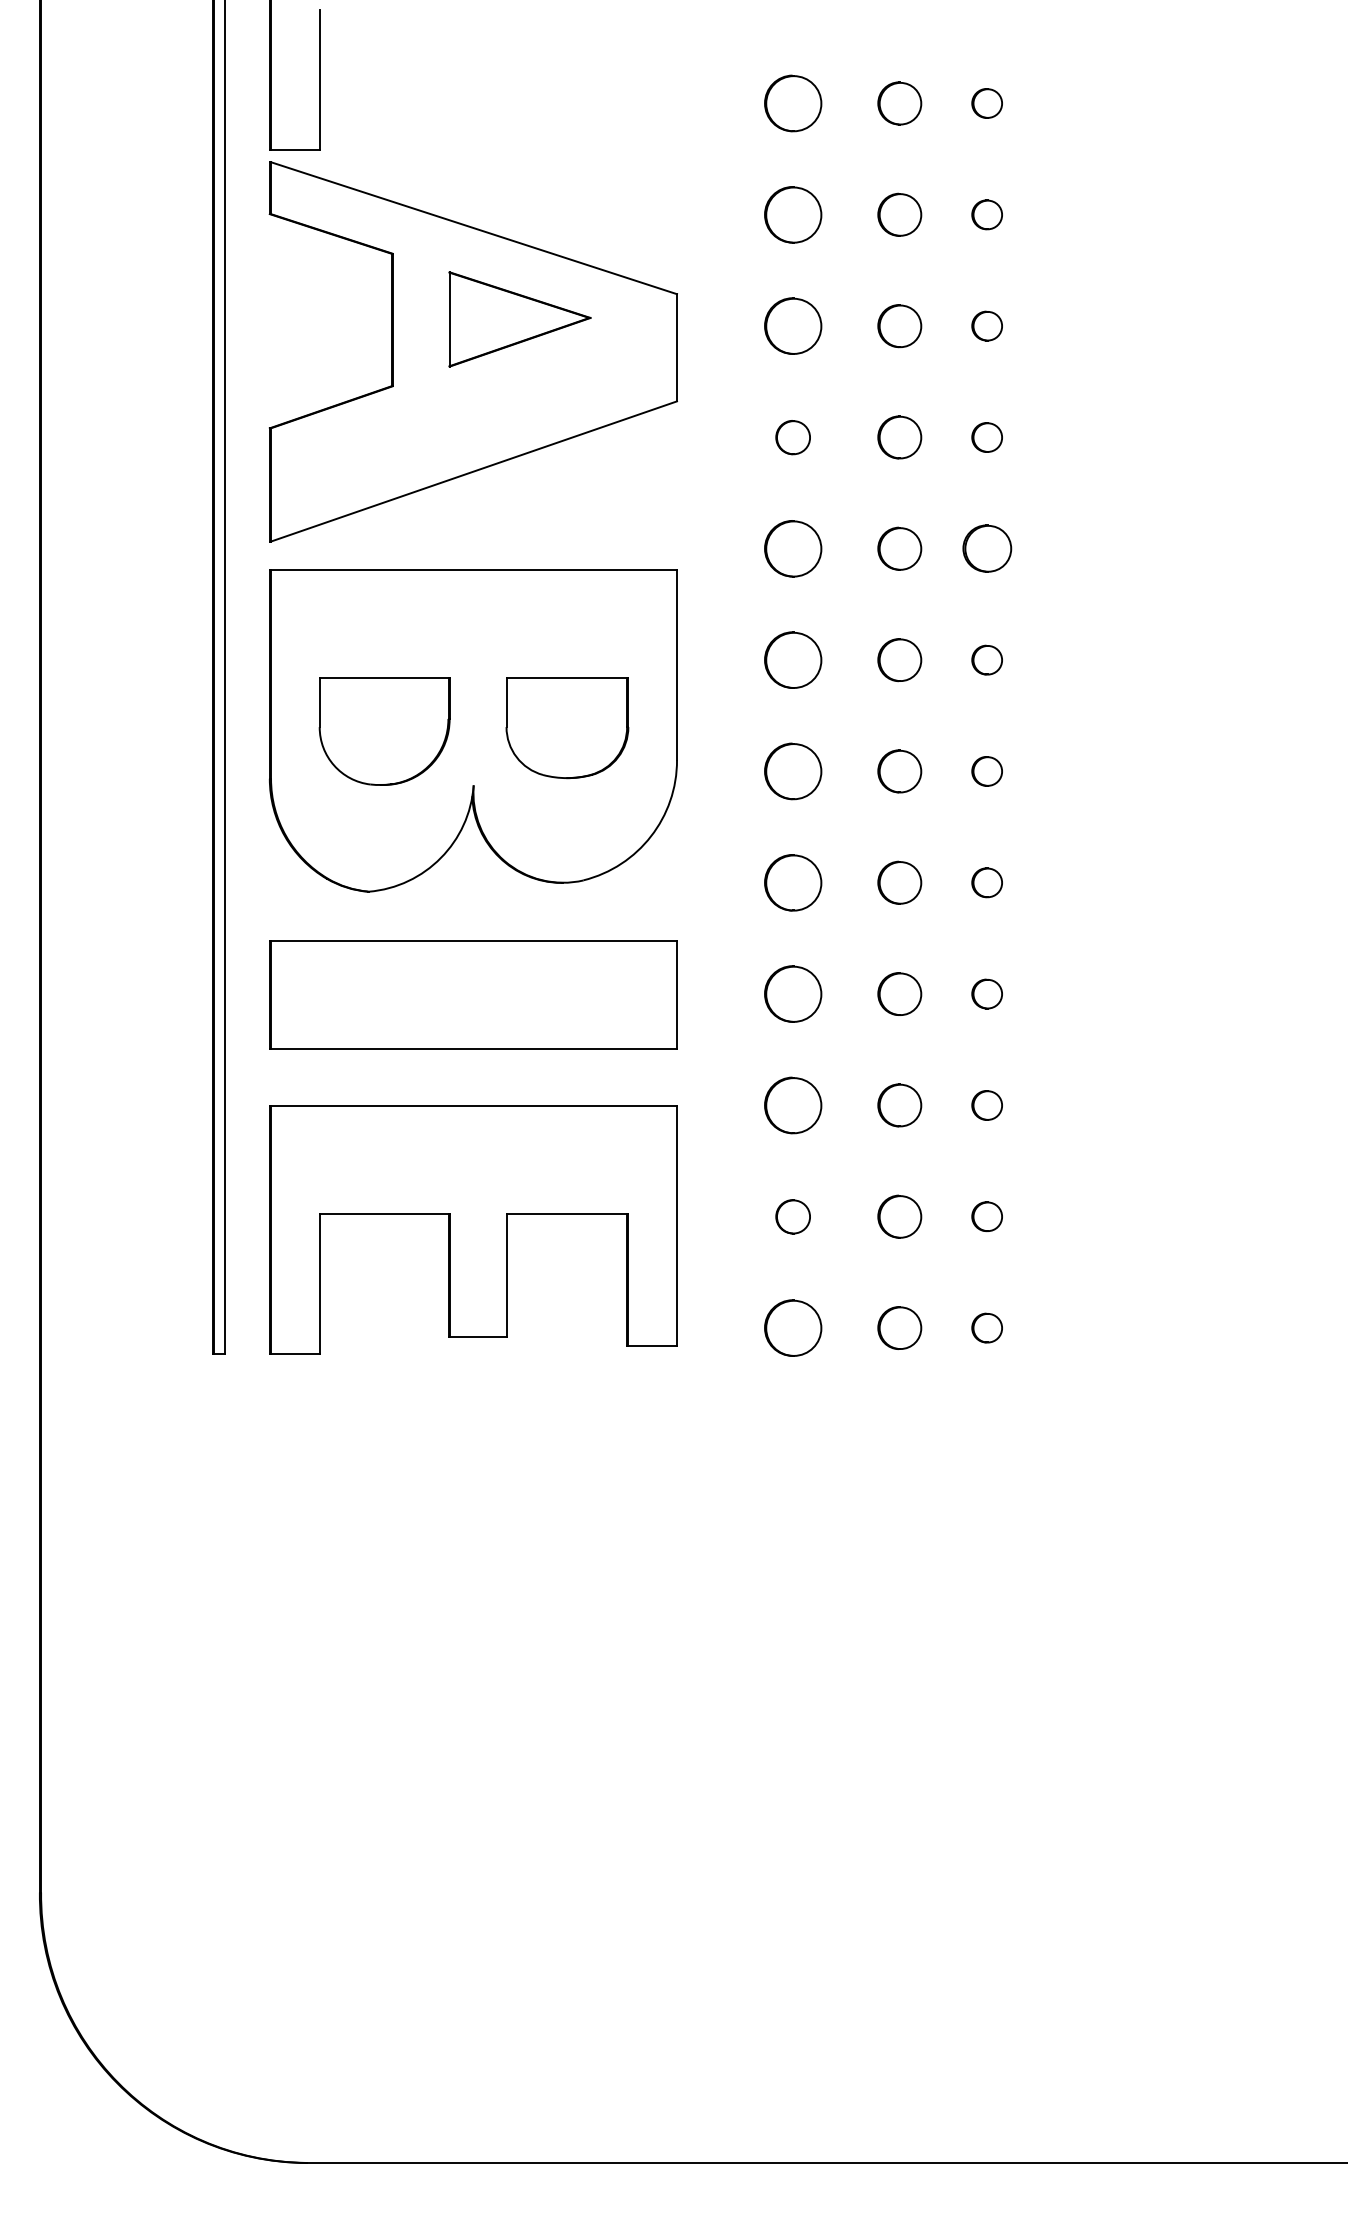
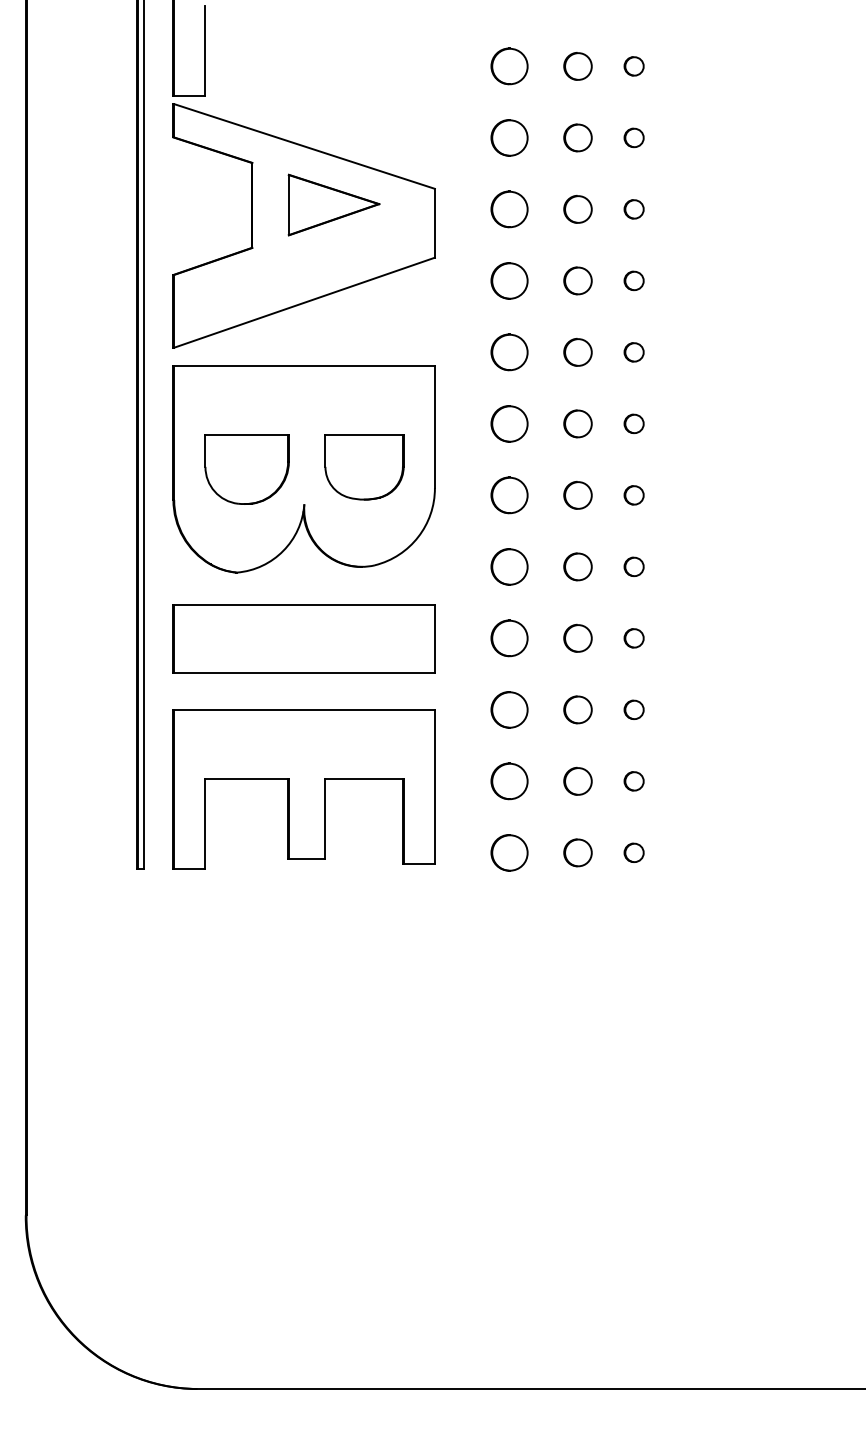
part: (793, 436) -> (509, 280), size x1.67
part: (986, 548) -> (633, 352), size x0.62
part: (793, 1216) -> (509, 781), size x1.67

